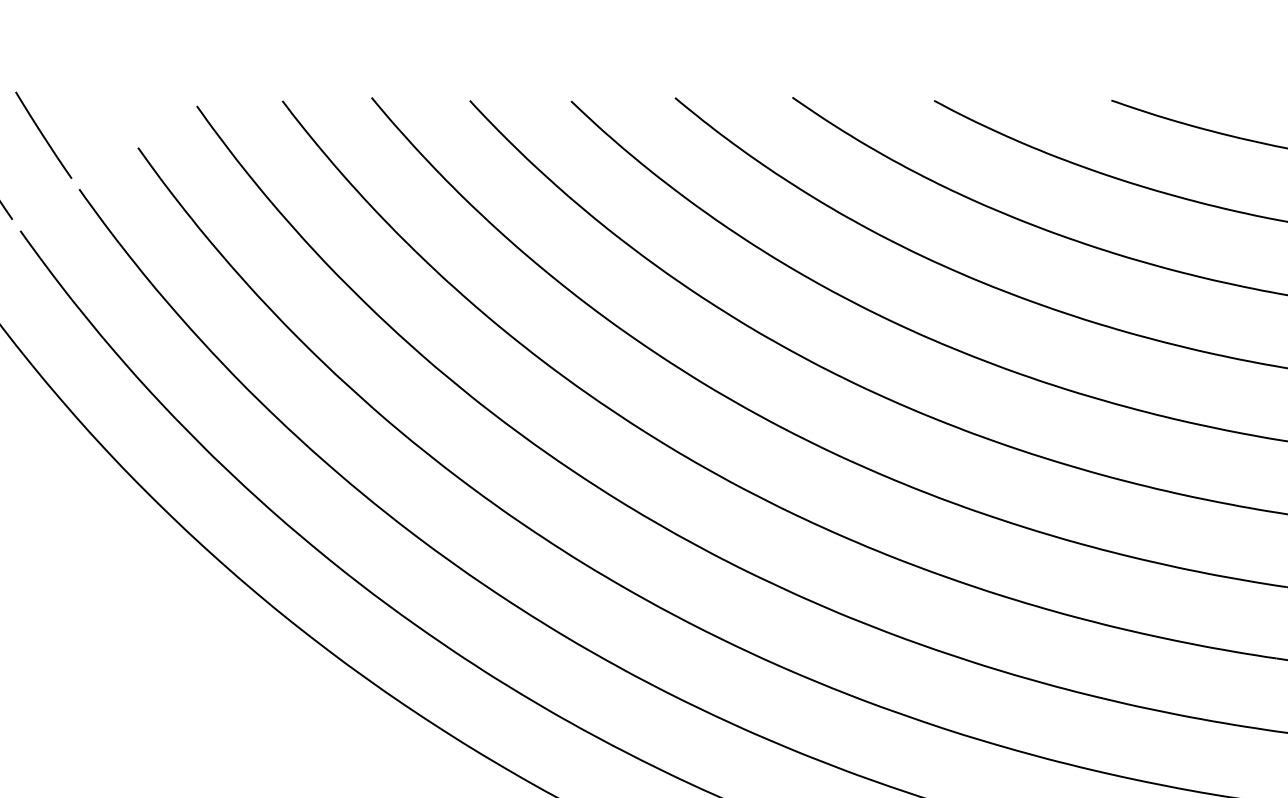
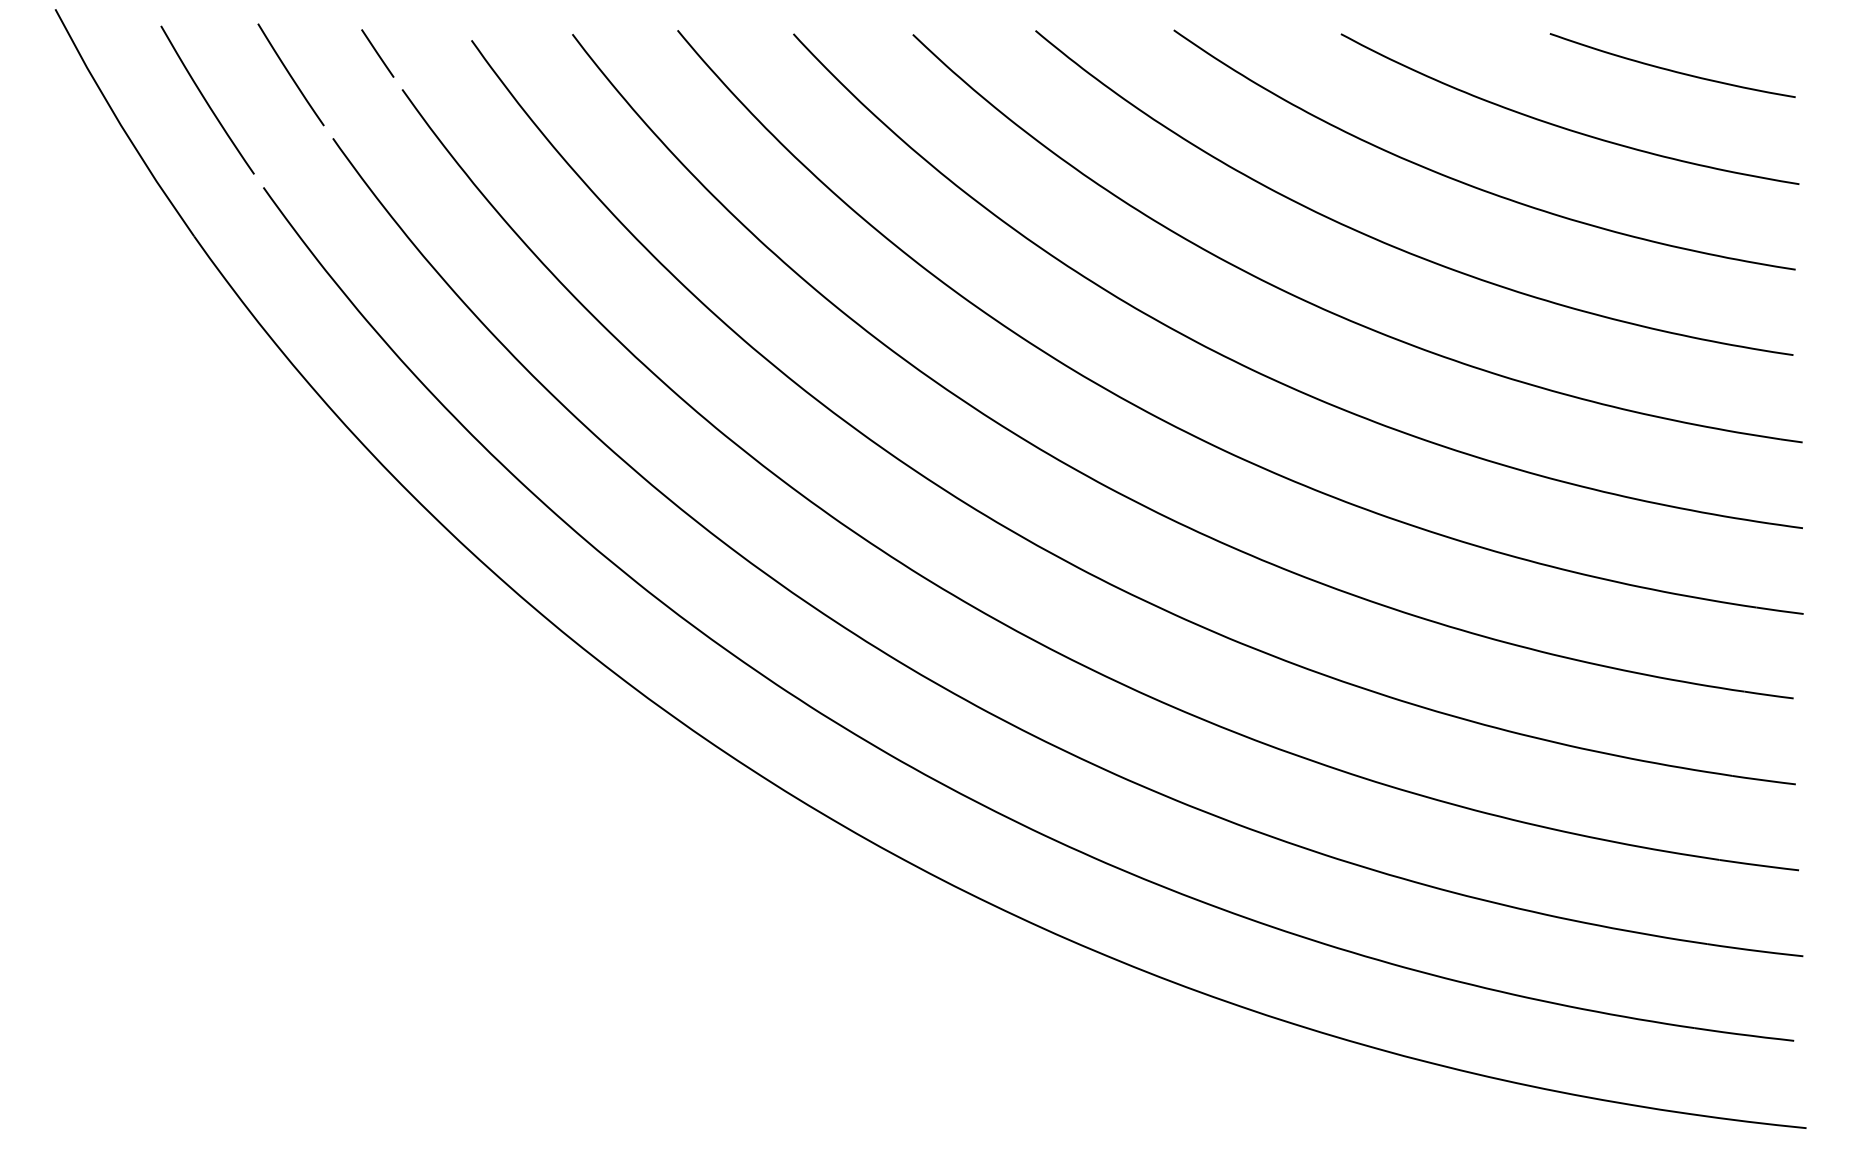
line: (117, 117) -> (377, 53), added

